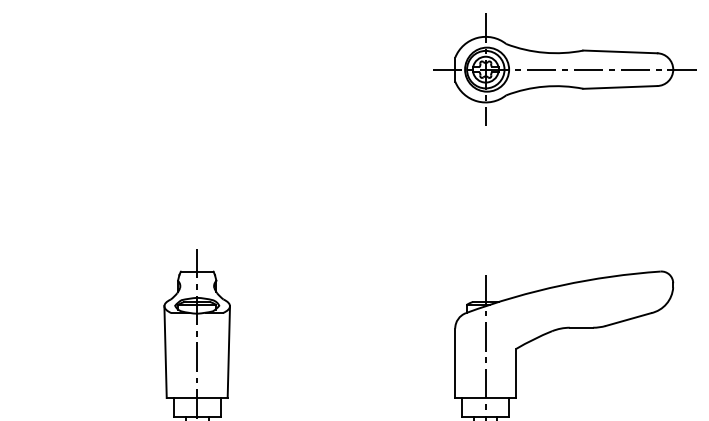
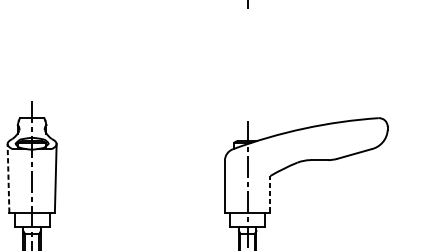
line: (165, 352) -> (8, 178), solid -> dashed
line: (516, 373) -> (270, 194), solid -> dashed

